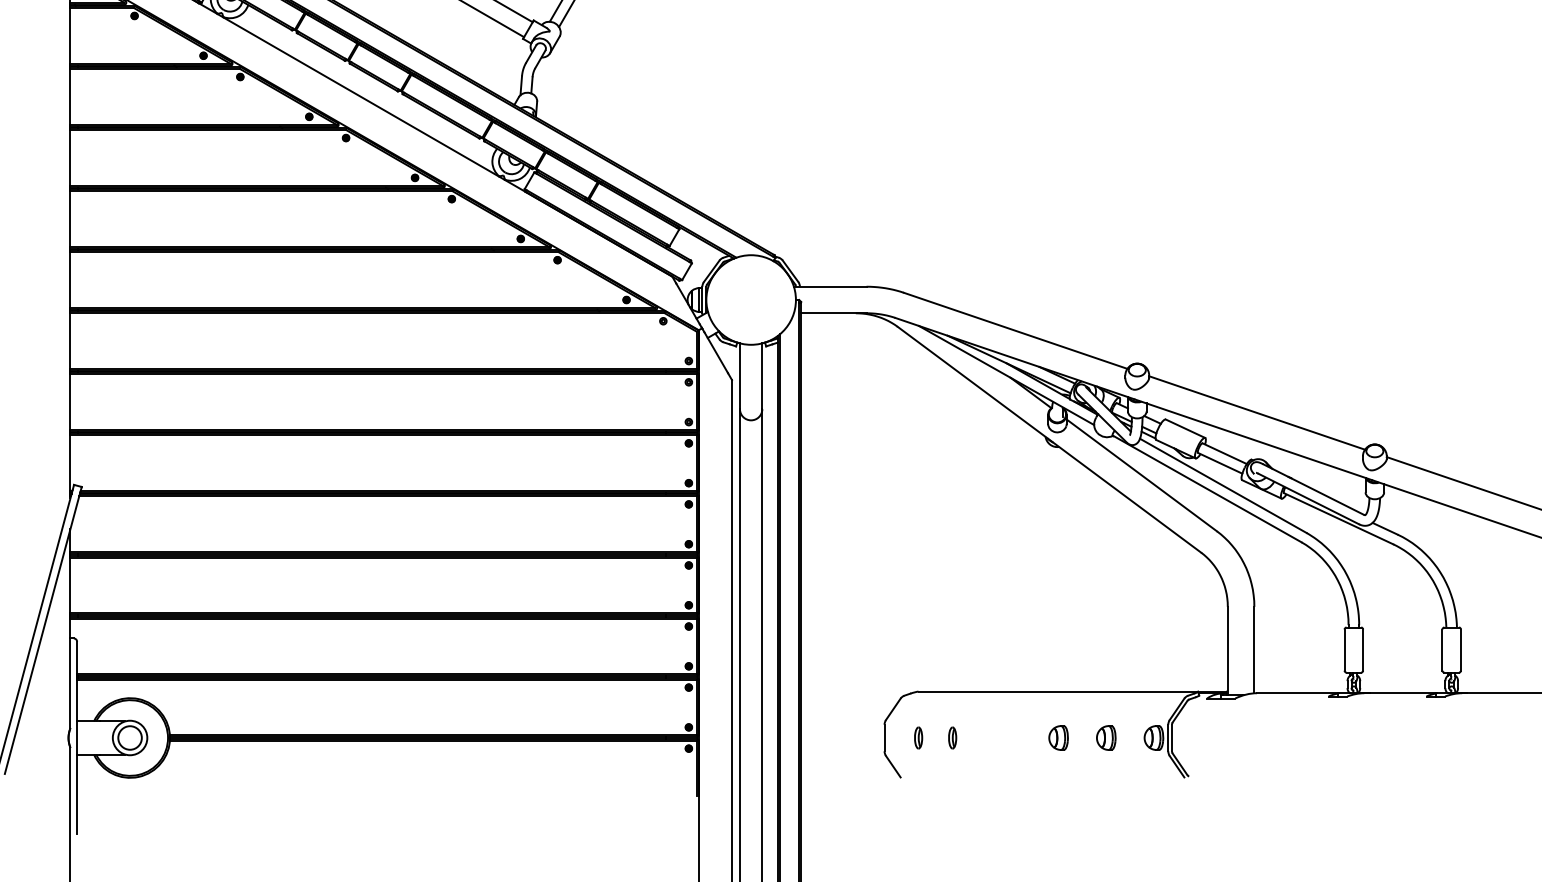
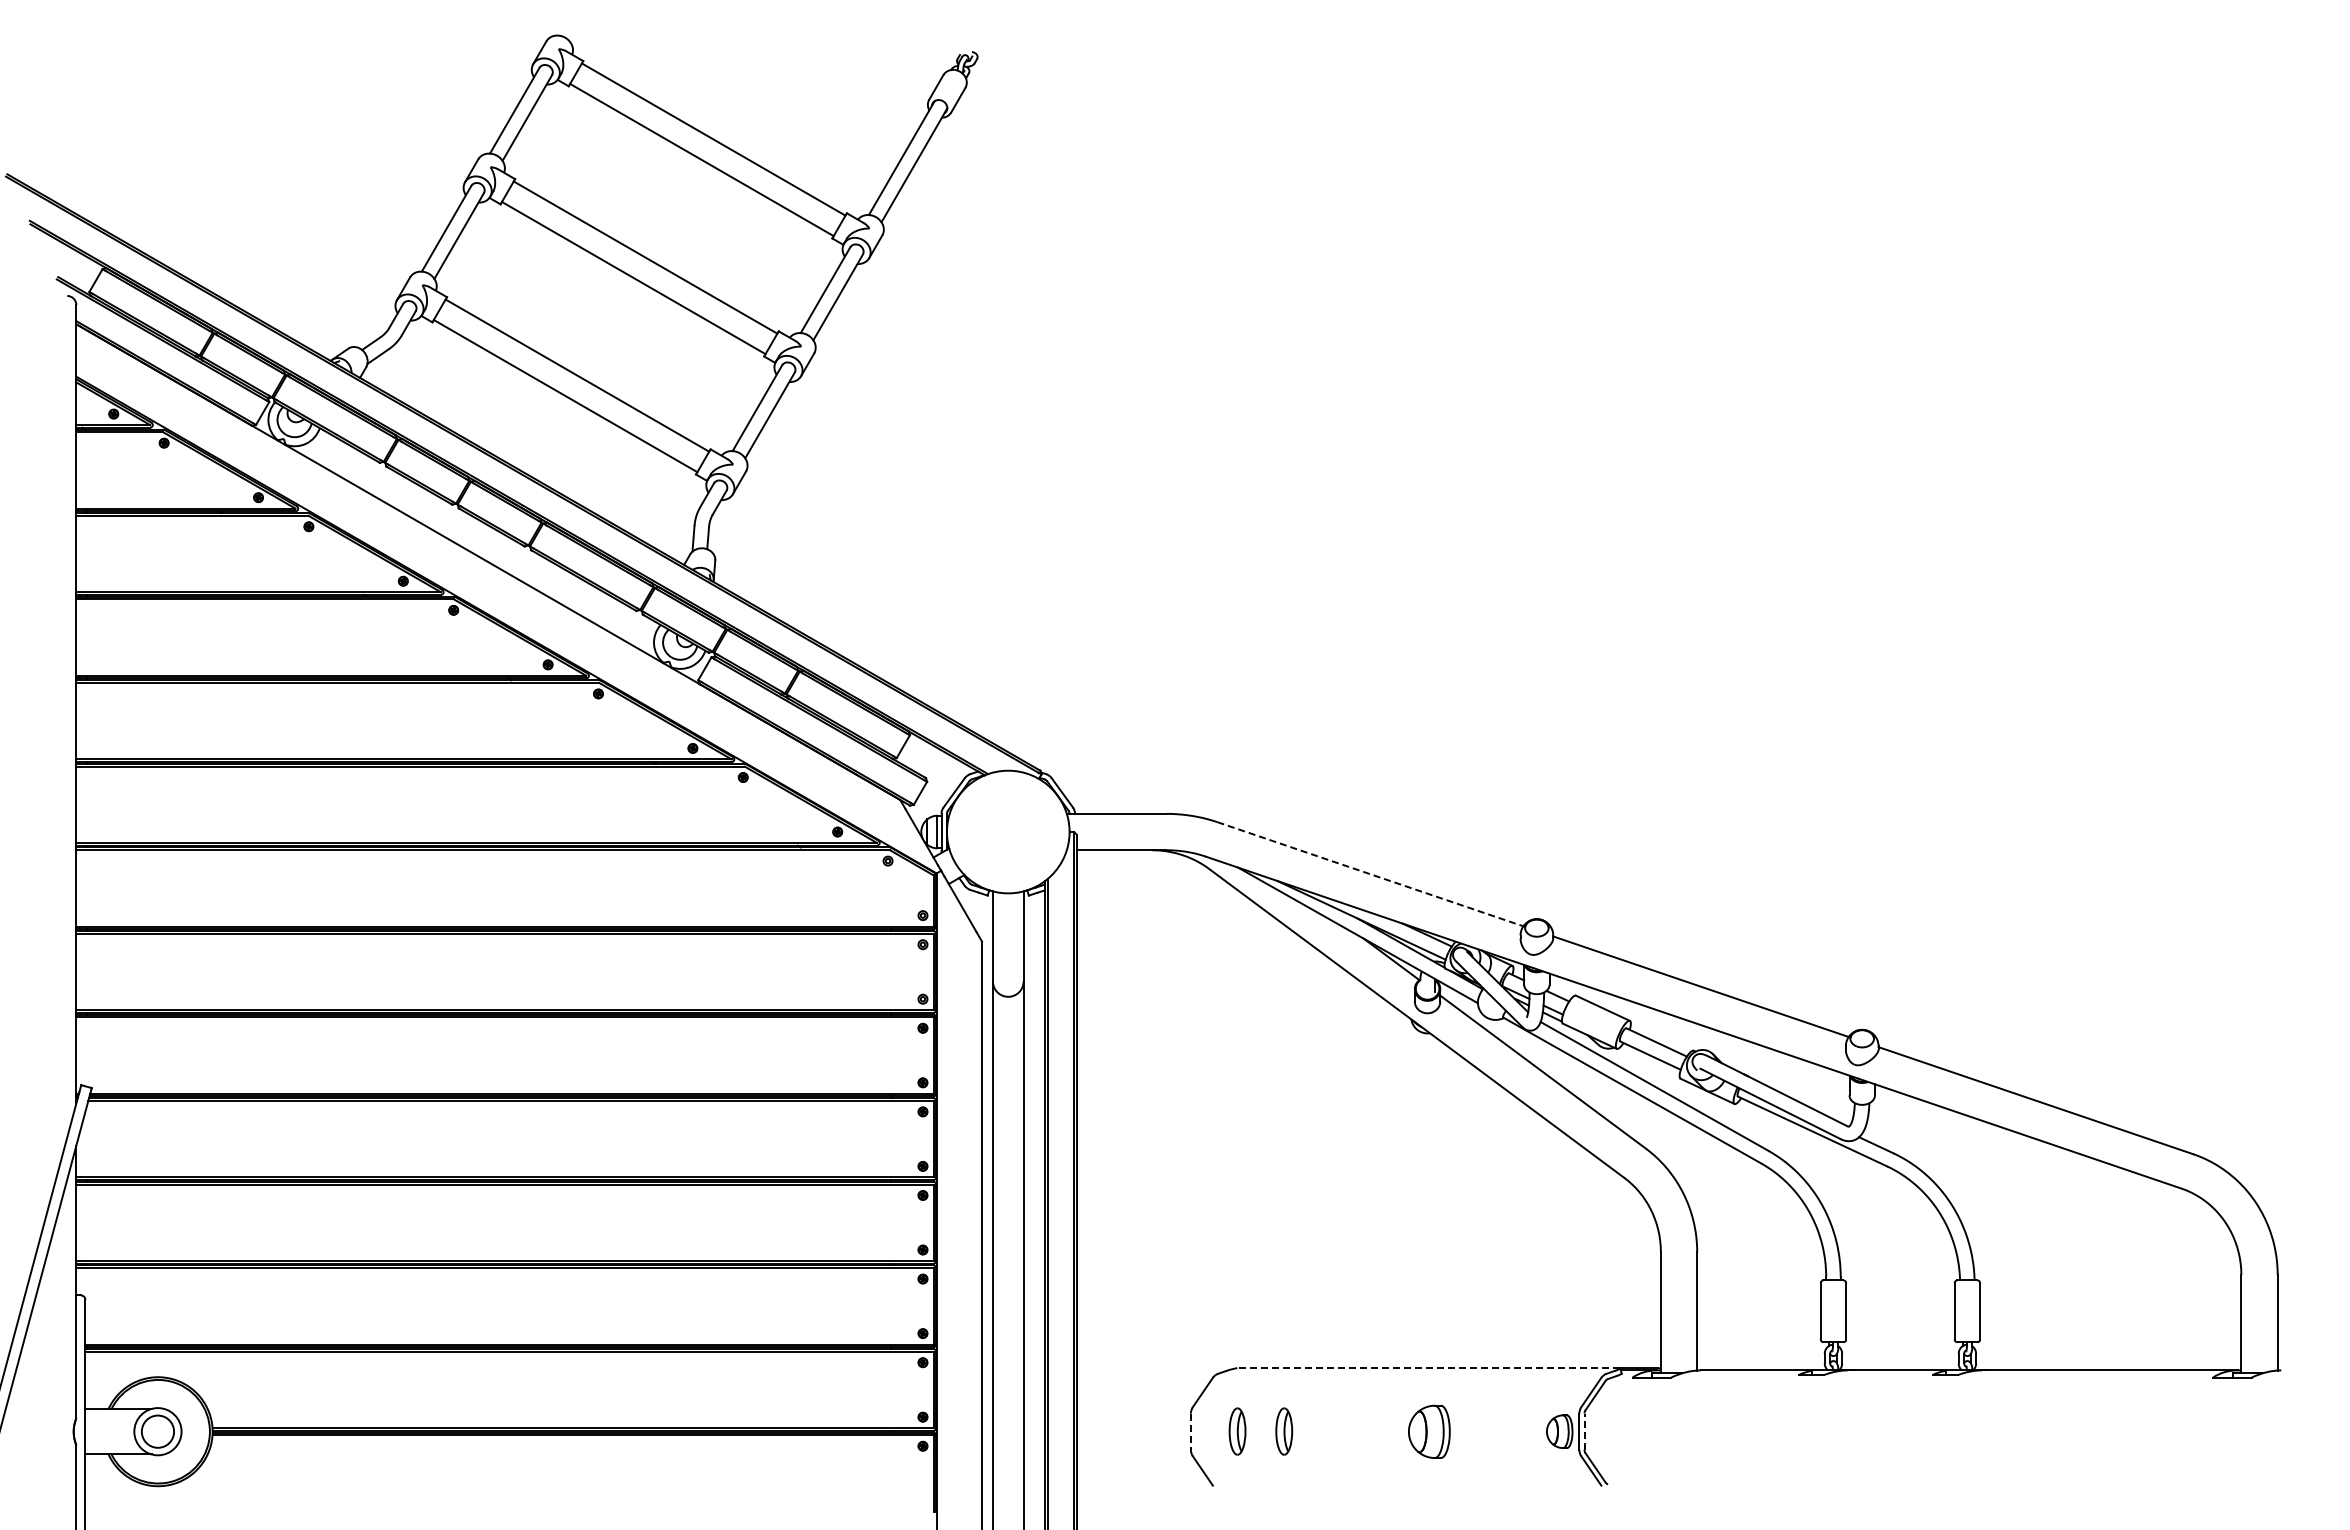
line: (1015, 331) -> (1370, 874), solid -> dashed
line: (1058, 691) -> (1428, 1368), solid -> dashed
part: (918, 737) -> (1237, 1431), size x1.6
part: (952, 737) -> (1283, 1431), size x1.6
part: (1058, 737) -> (1428, 1431), size x1.6
part: (1106, 737) -> (1494, 1431), removed
line: (1172, 737) -> (1584, 1431), solid -> dashed
line: (884, 738) -> (1190, 1432), solid -> dashed

